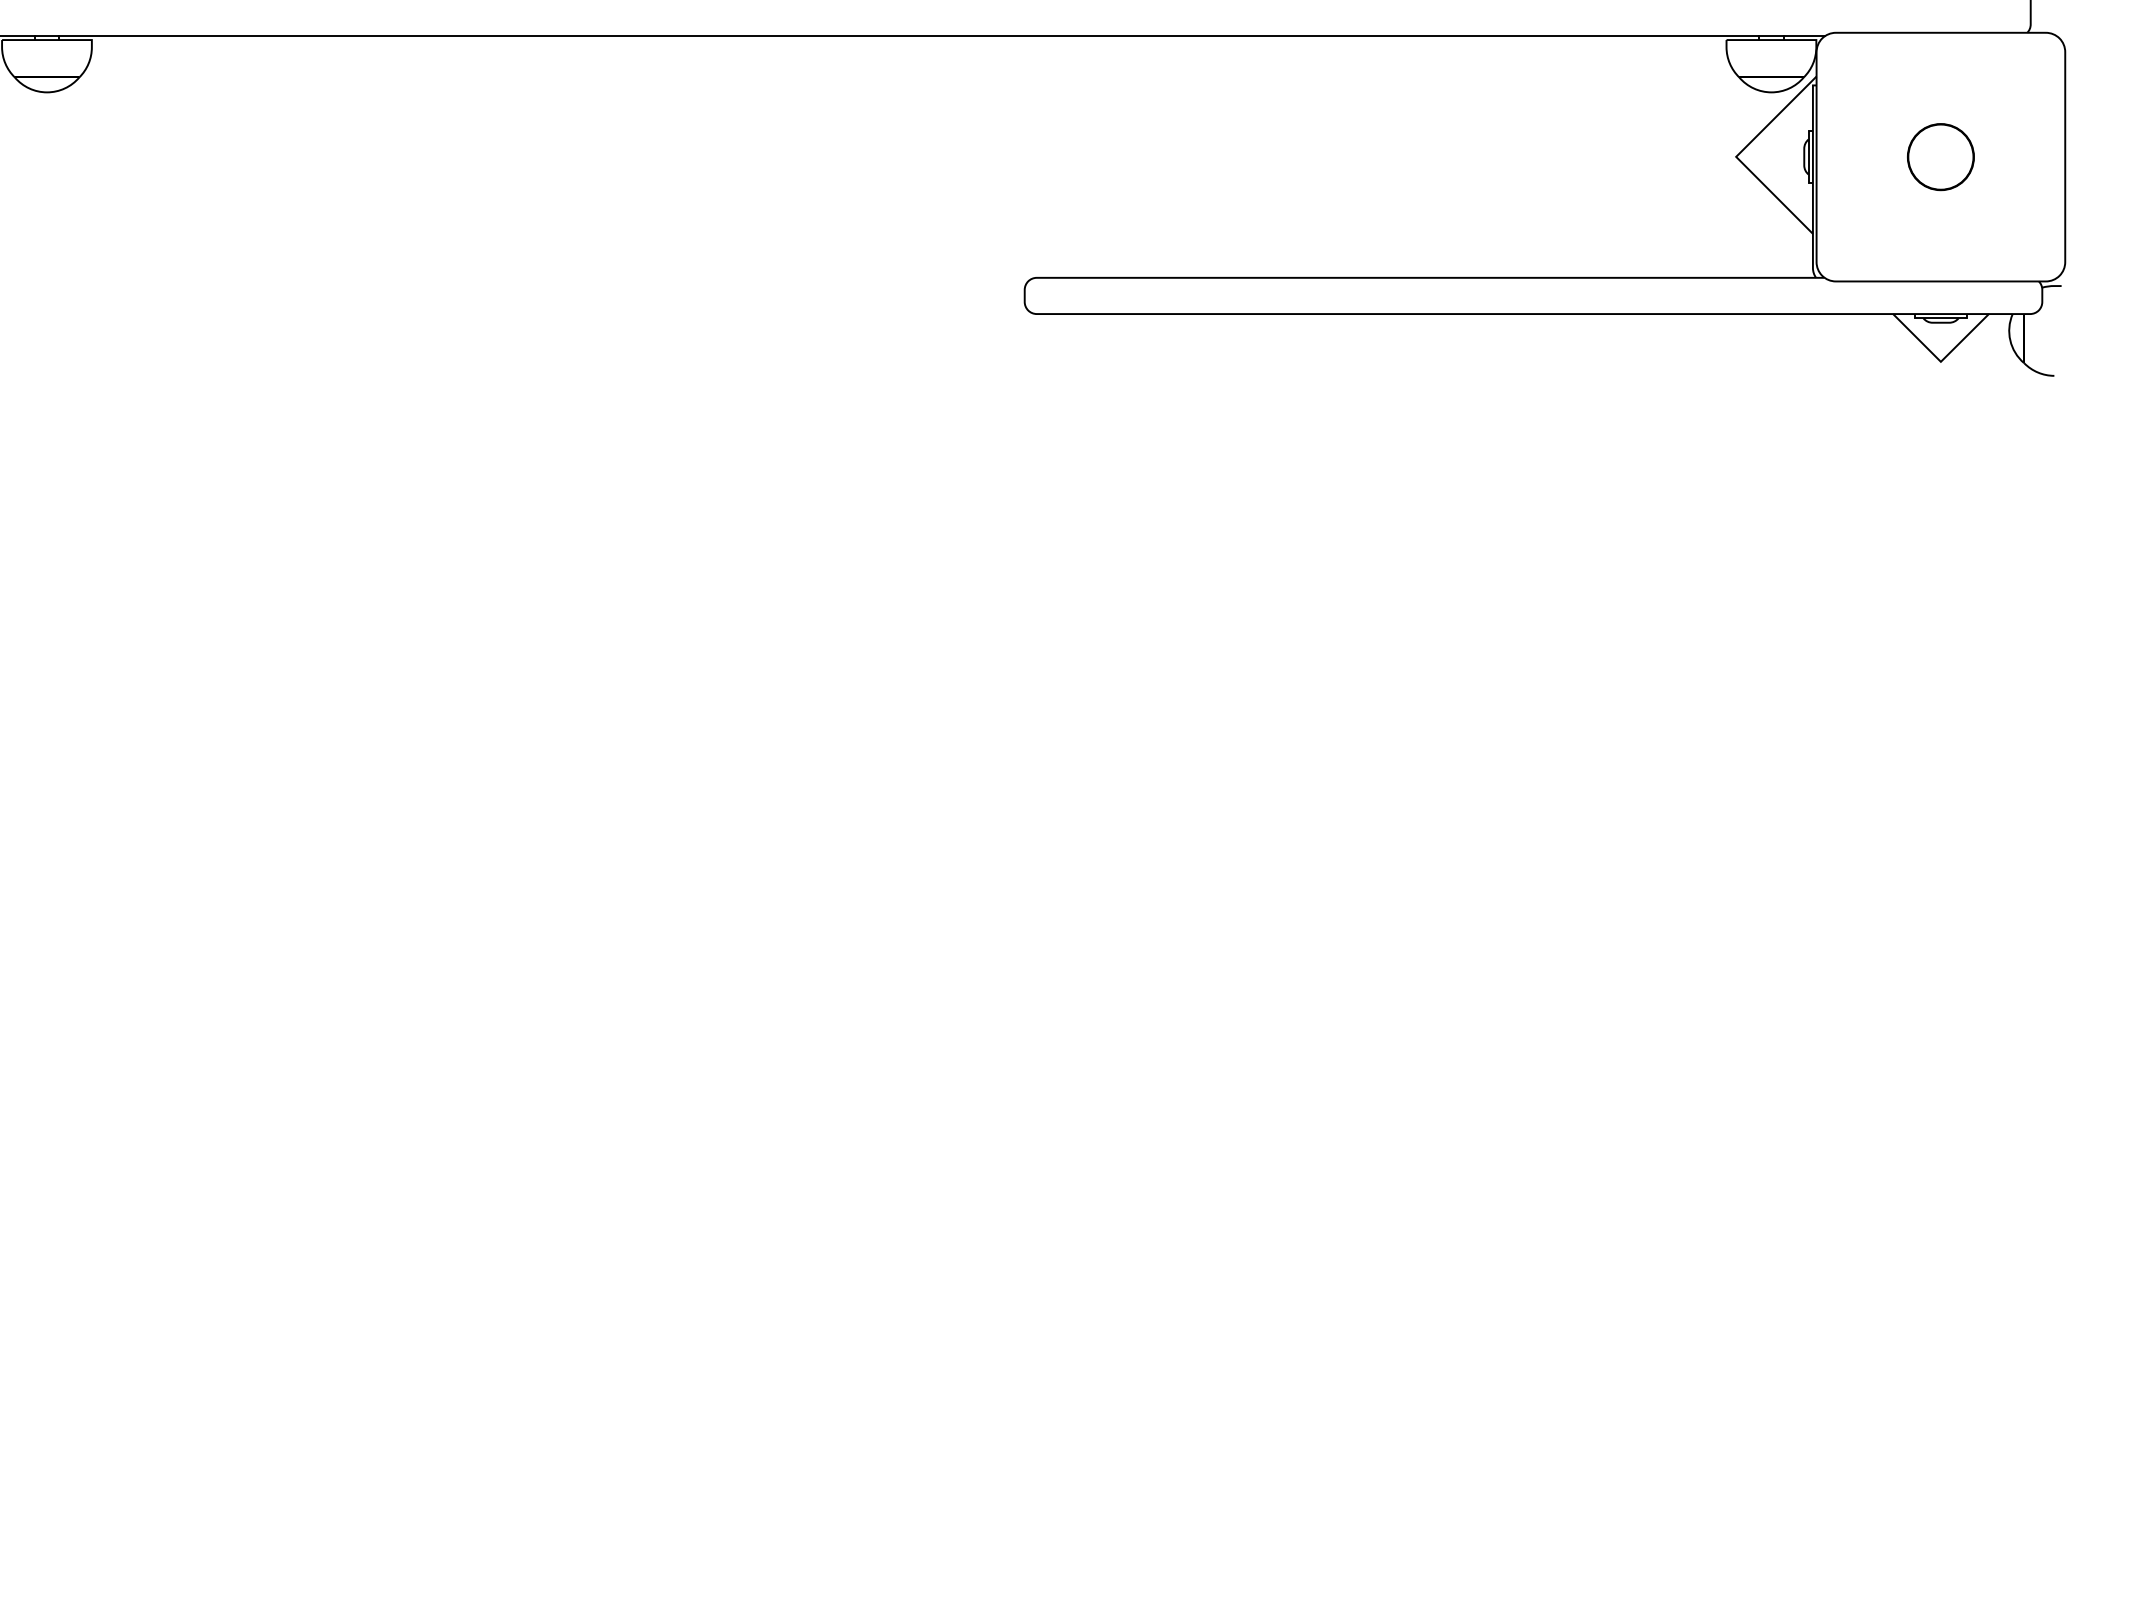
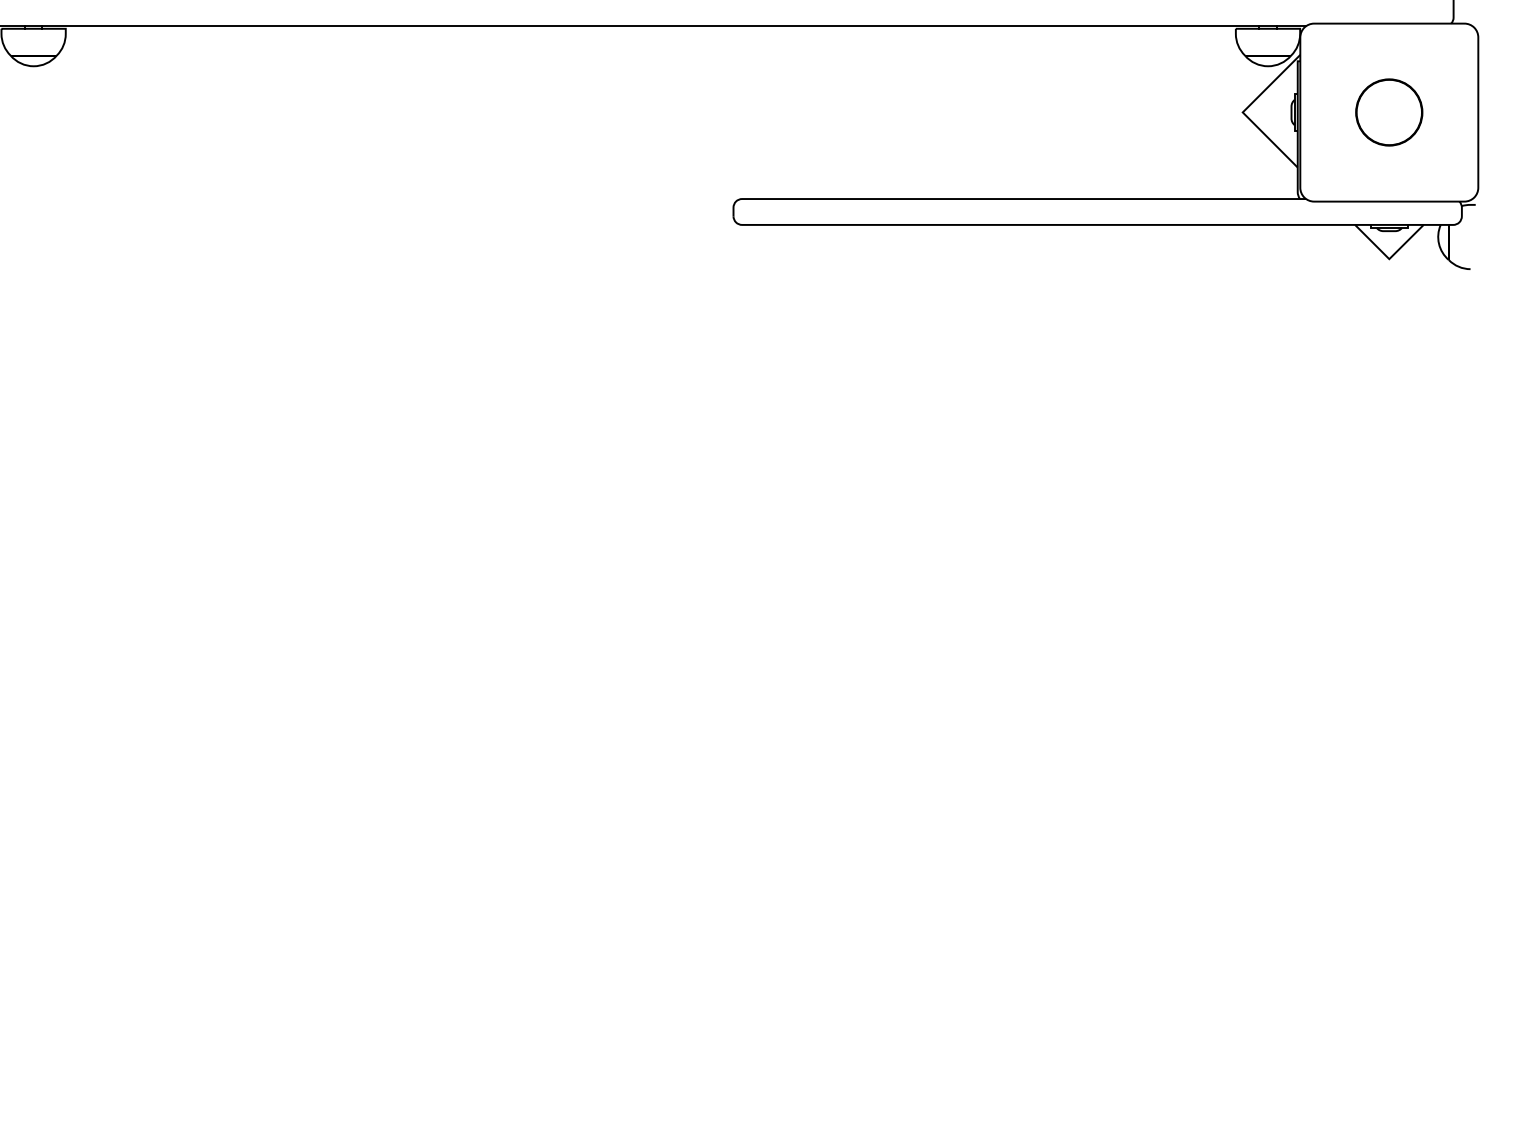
circle: (1940, 157) -> (1389, 112), size x1.4

